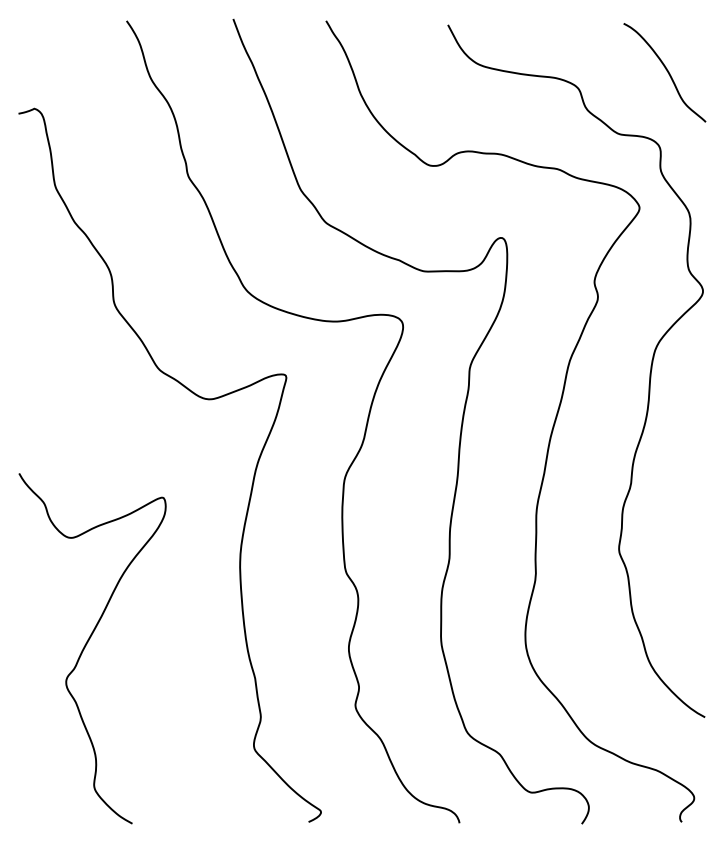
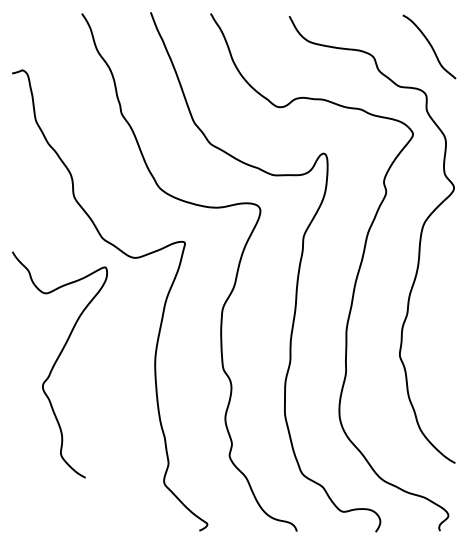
part: (91, 648) -> (59, 364), moved

